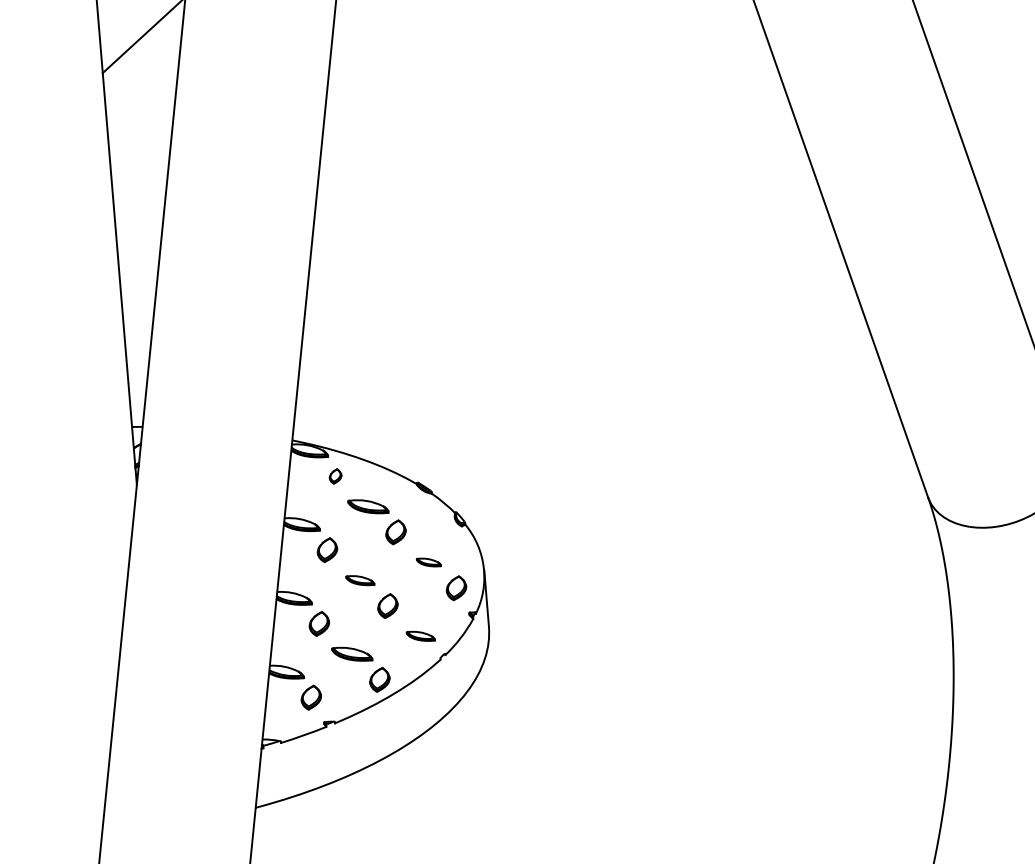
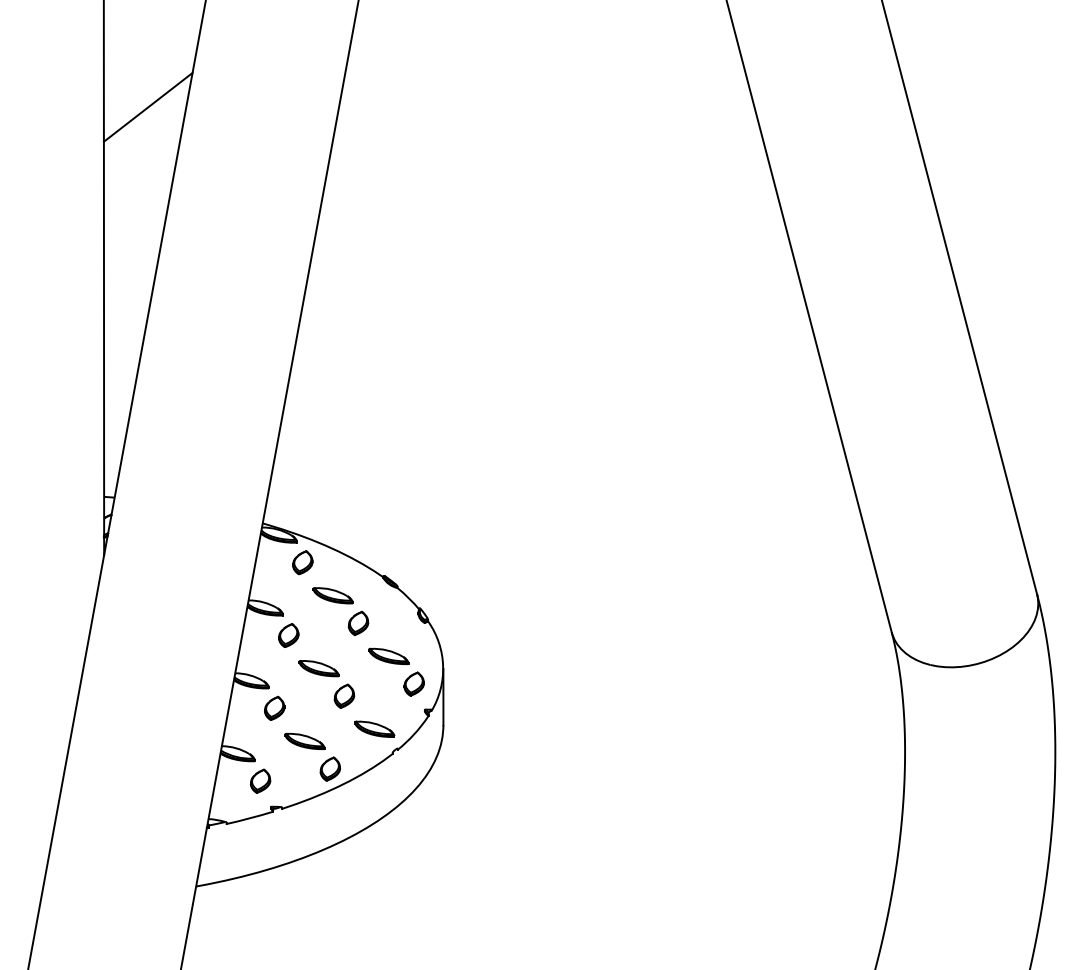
part: (335, 476) -> (302, 562), size x1.67
part: (428, 561) -> (388, 655), size x1.67
part: (359, 580) -> (318, 668), size x1.43
part: (420, 635) -> (374, 728), size x1.43

